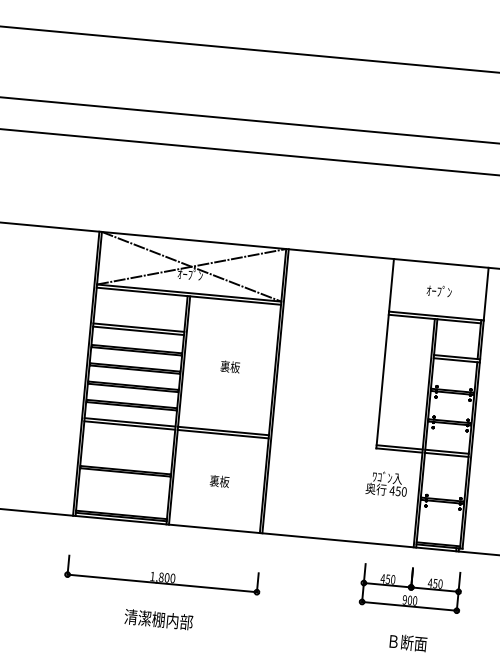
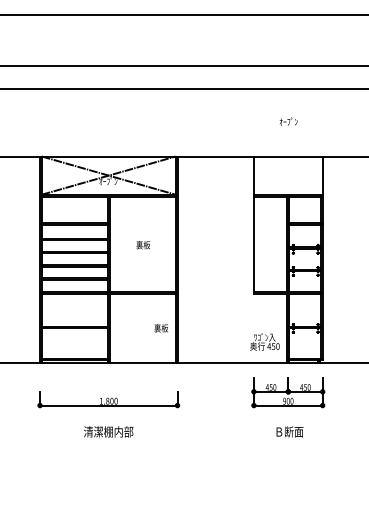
text: (438, 290) -> (288, 121), moved
text: (218, 481) -> (160, 328), moved
text: (386, 483) -> (264, 341), moved

